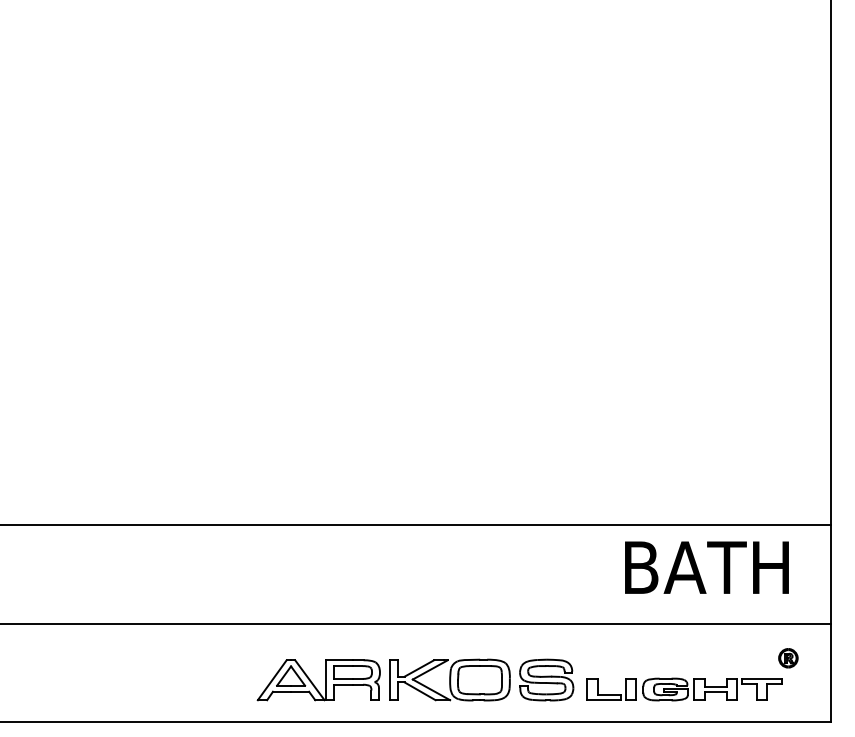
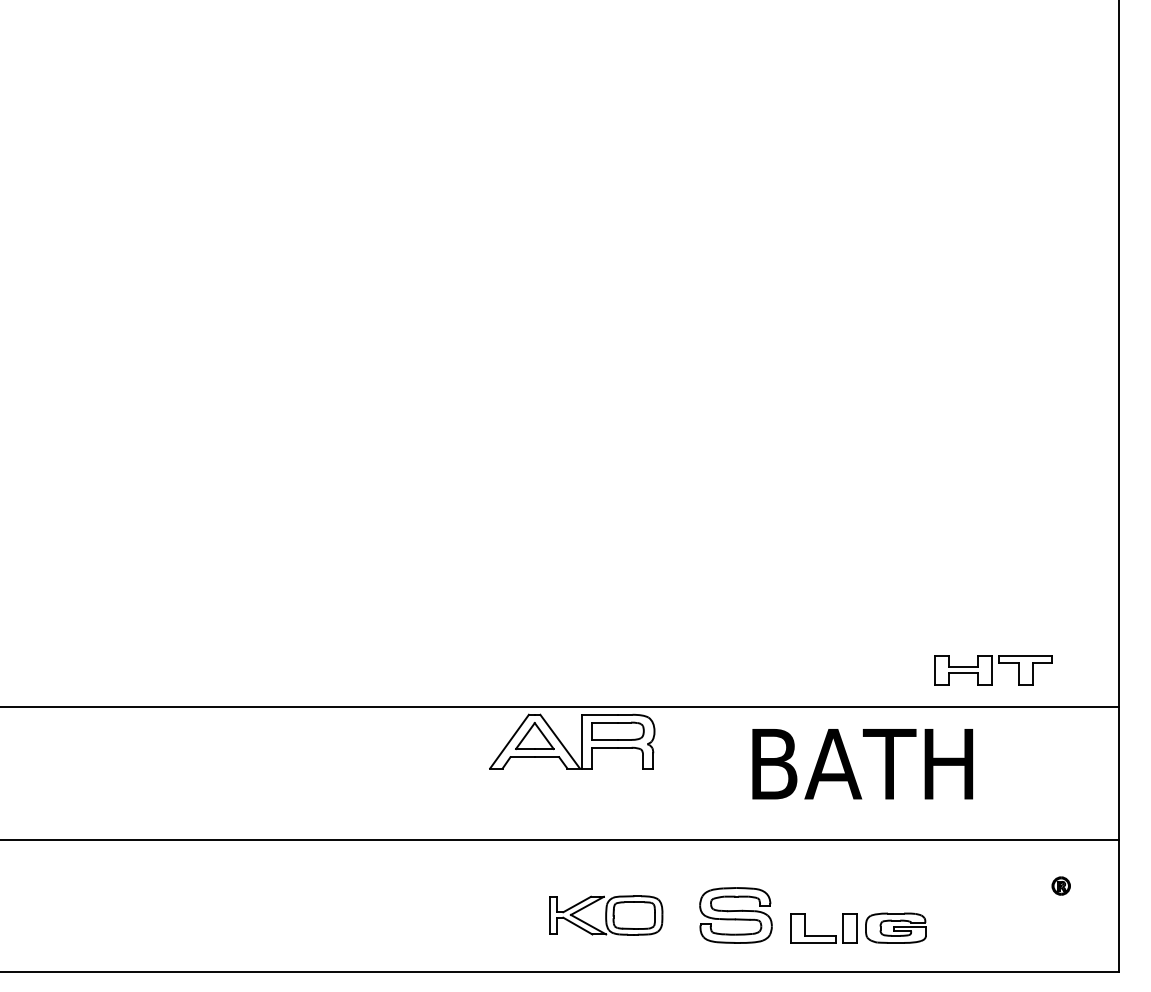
text: (706, 567) -> (862, 764), moved
part: (787, 657) -> (1060, 885), size x0.7
part: (450, 680) -> (606, 915), size x0.7
part: (313, 683) -> (564, 745), moved
part: (737, 689) -> (993, 670), moved

